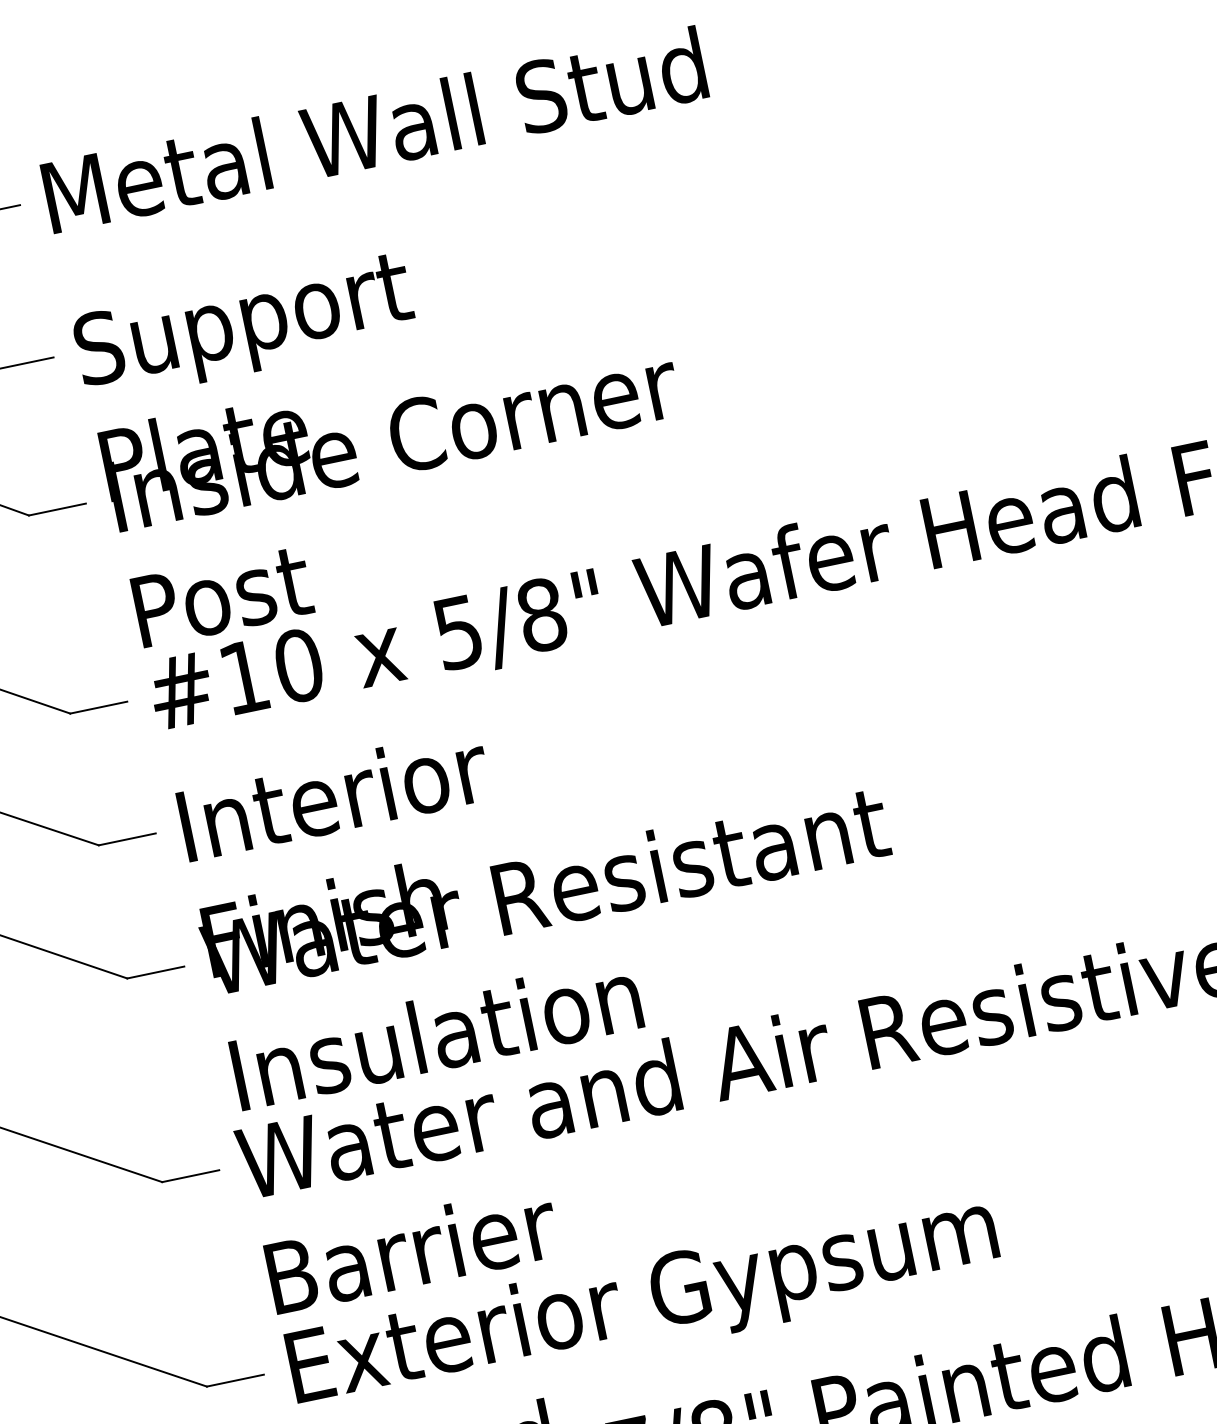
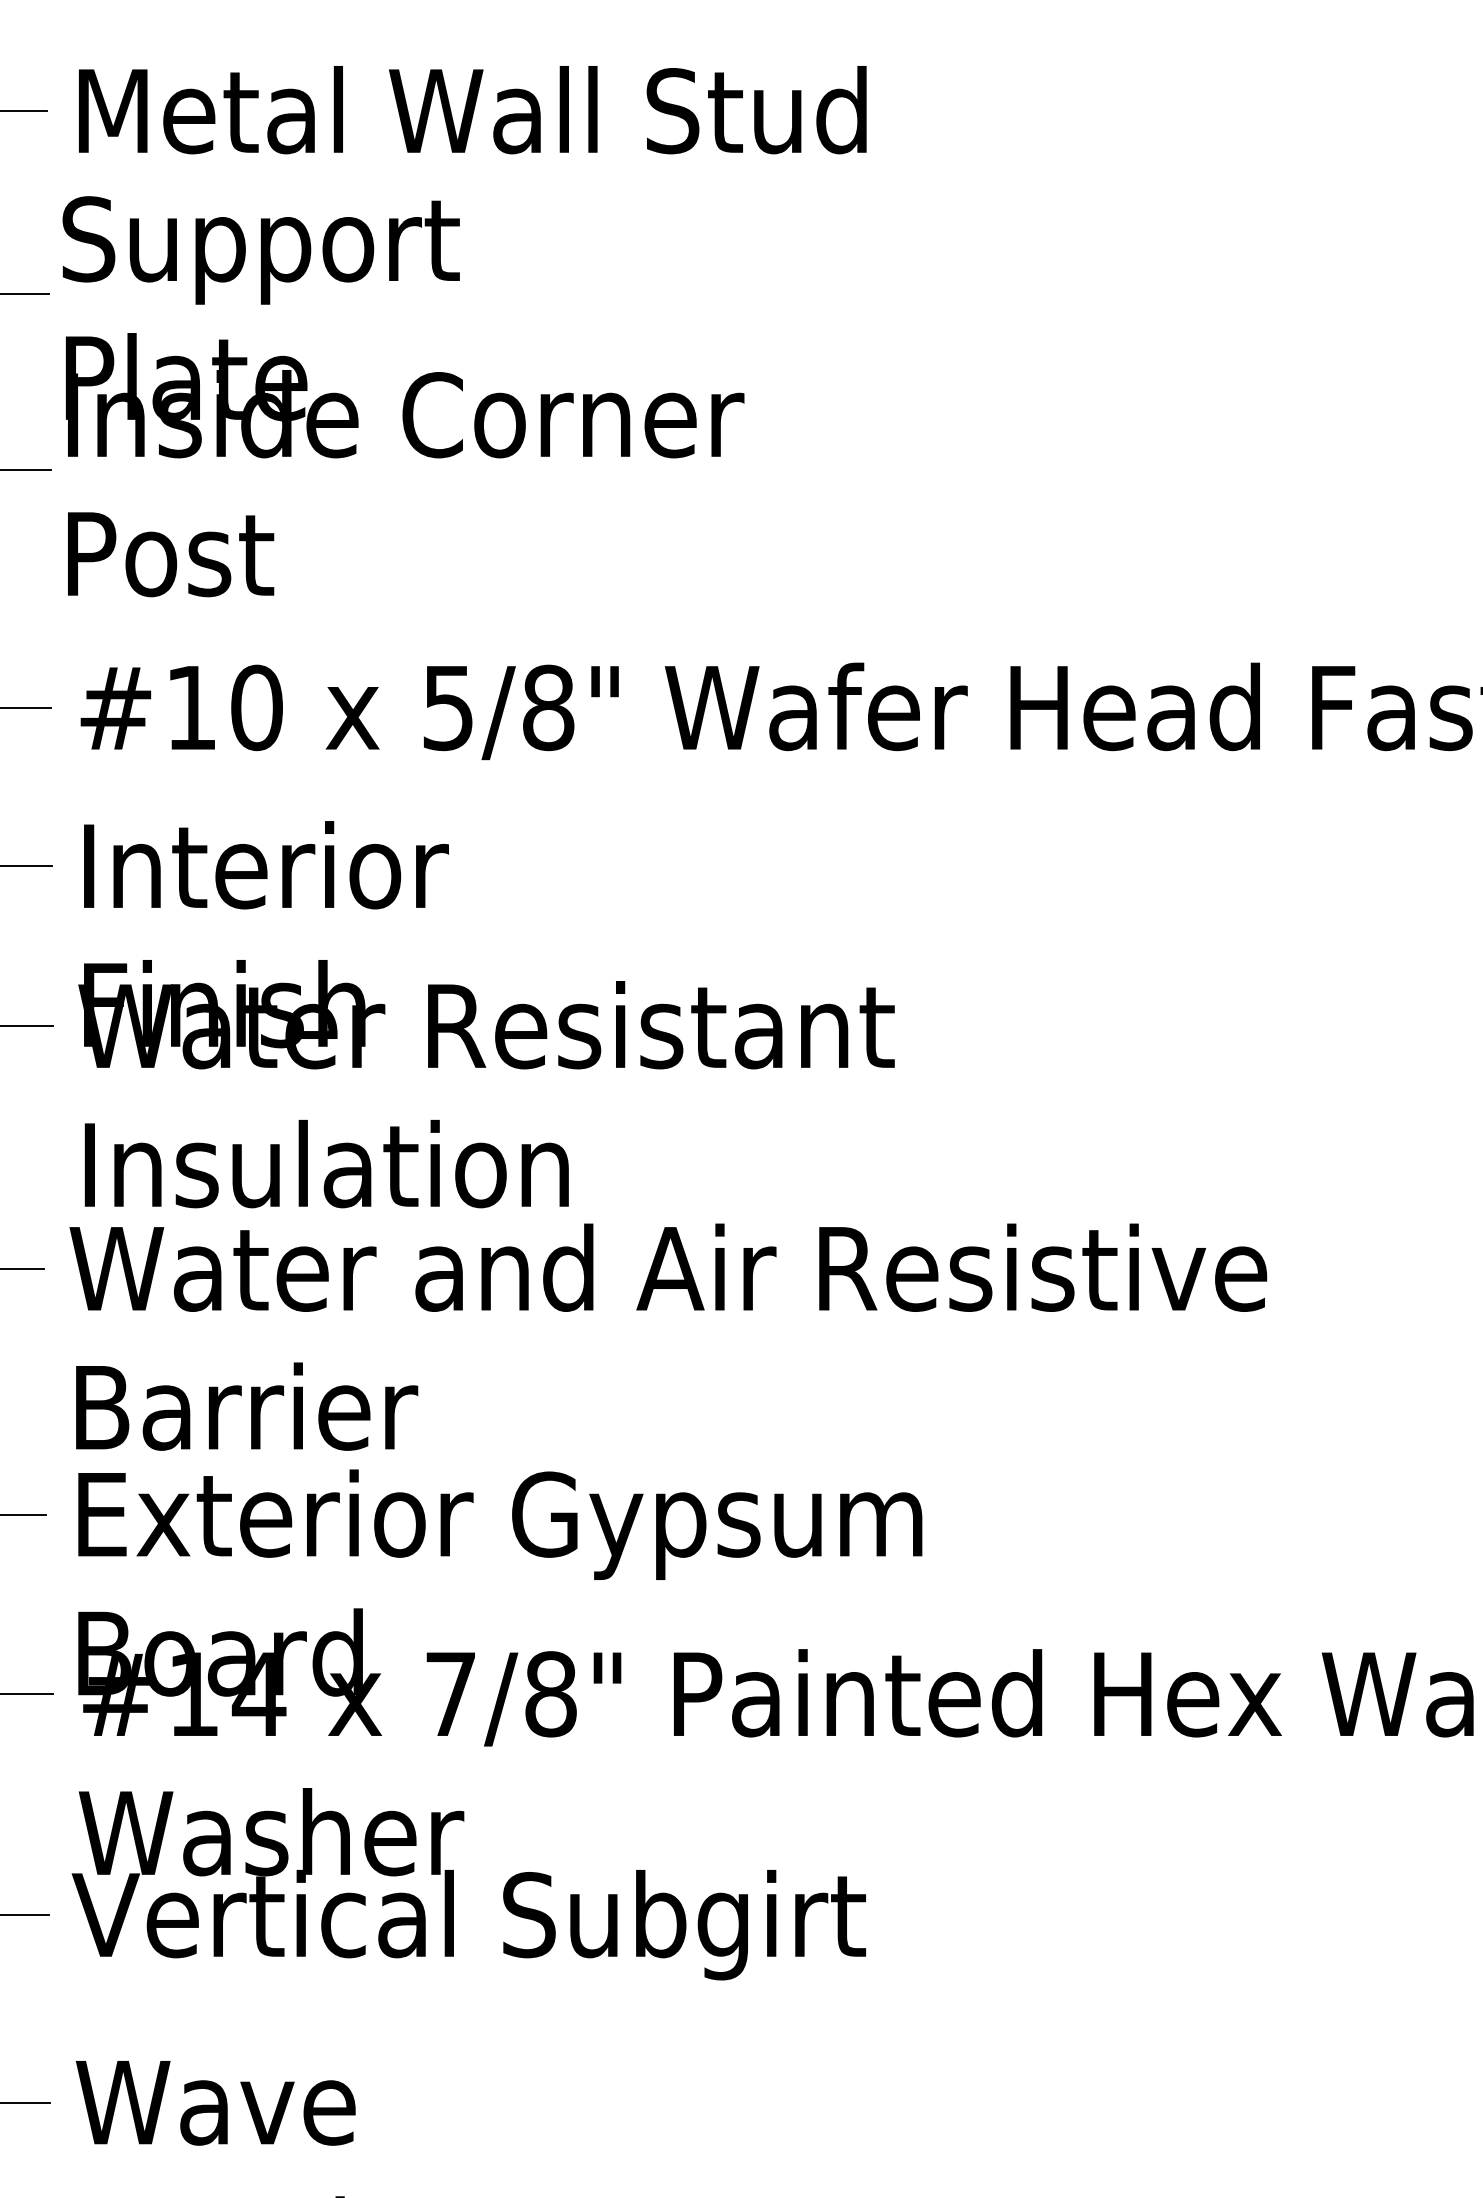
text: (388, 424) -> (403, 396), moved

